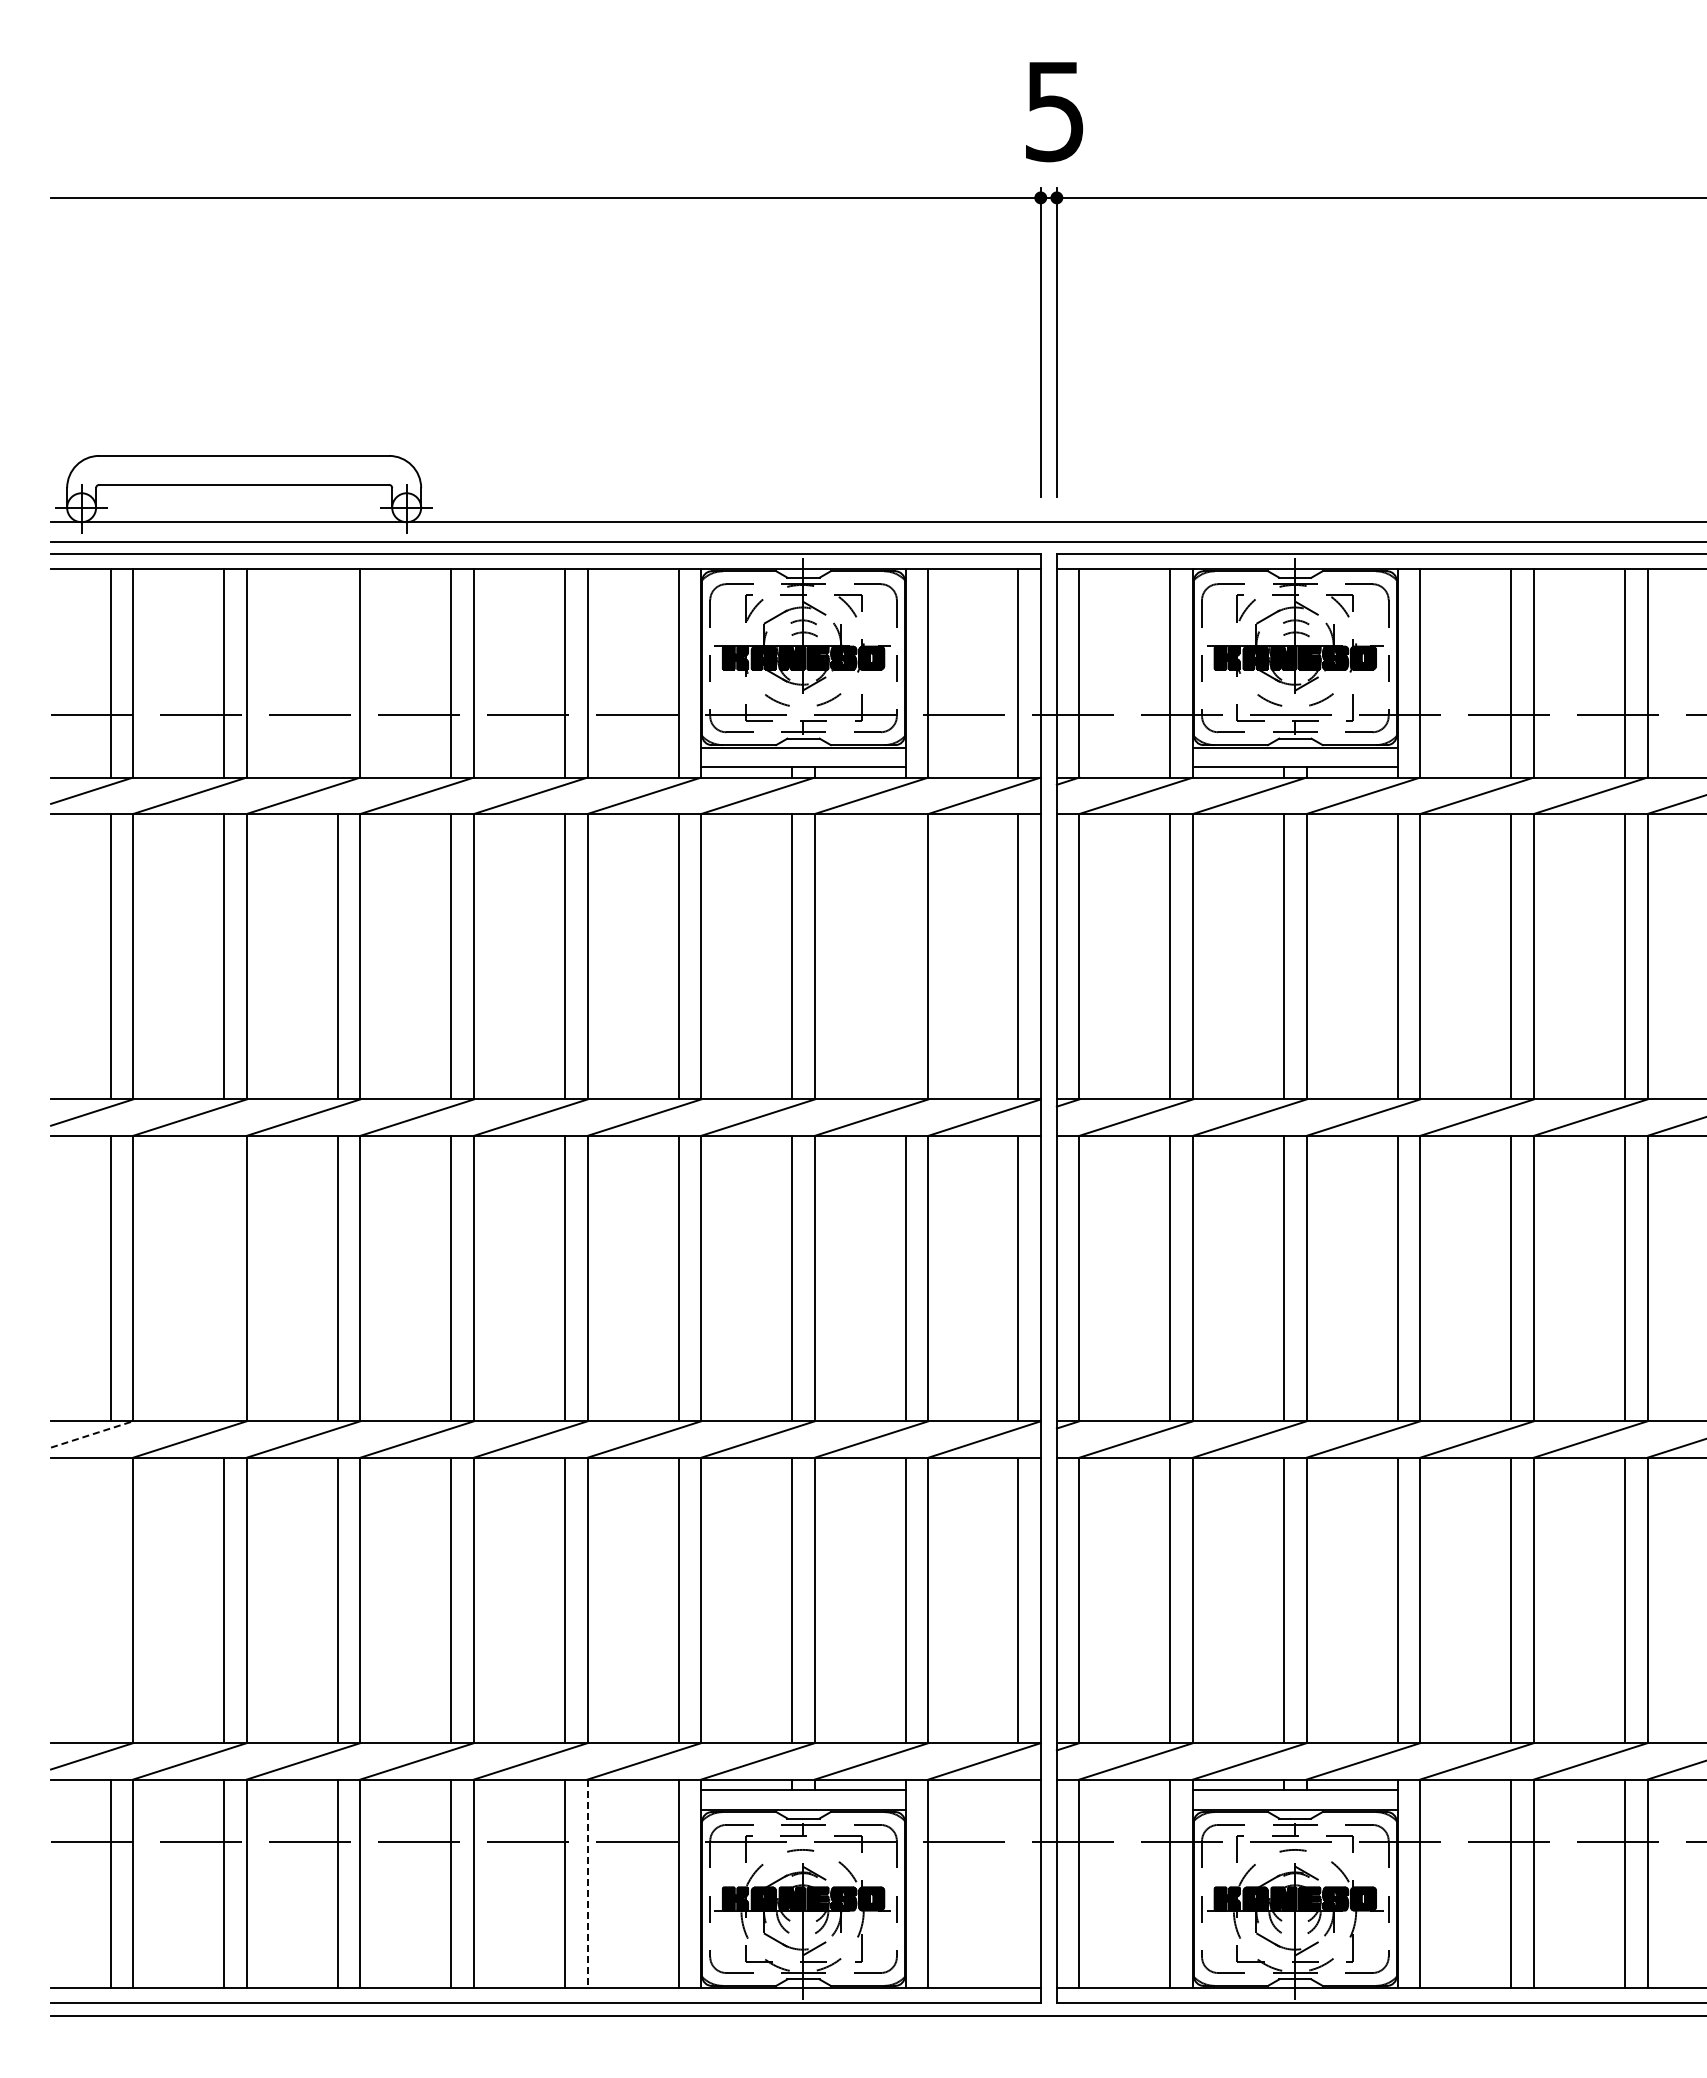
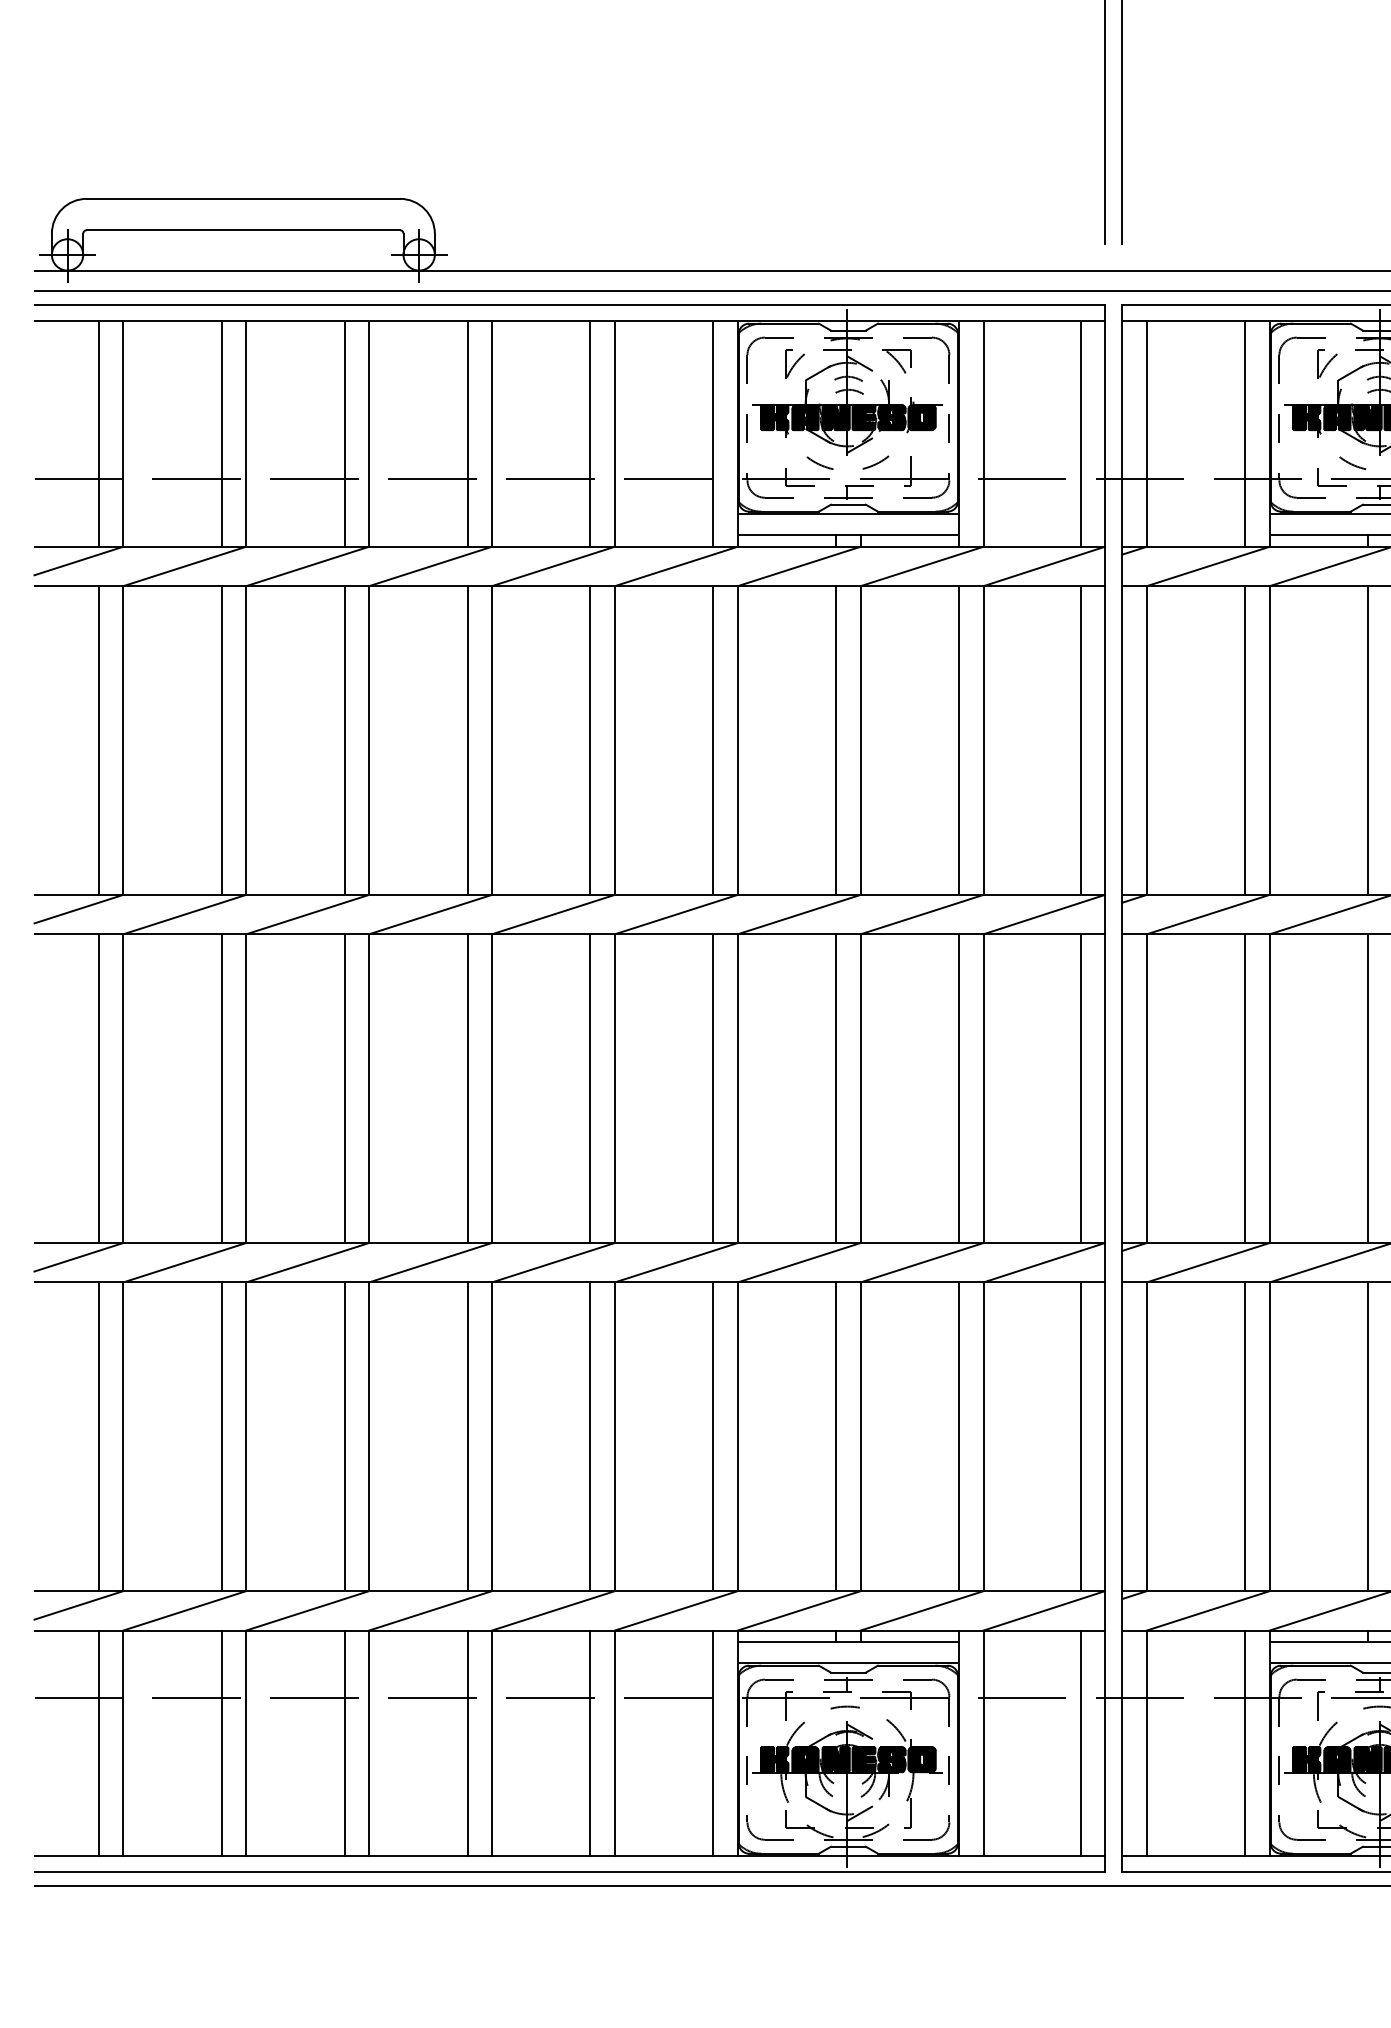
line: (337, 672) -> (344, 433), added
line: (905, 956) -> (958, 740), added
line: (224, 1278) -> (222, 1088), added
line: (92, 1434) -> (79, 1257), dashed -> solid
line: (110, 1600) -> (98, 1436), added
line: (1018, 1883) -> (1080, 1742), added
line: (587, 1884) -> (614, 1744), dashed -> solid

